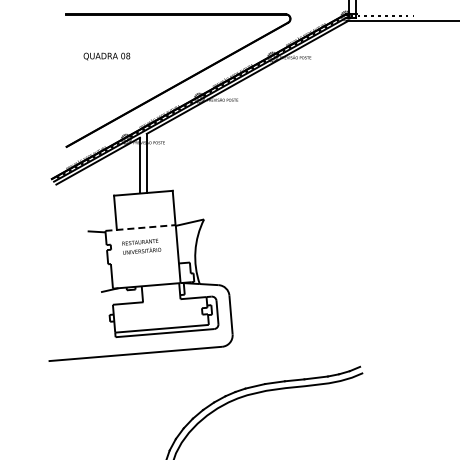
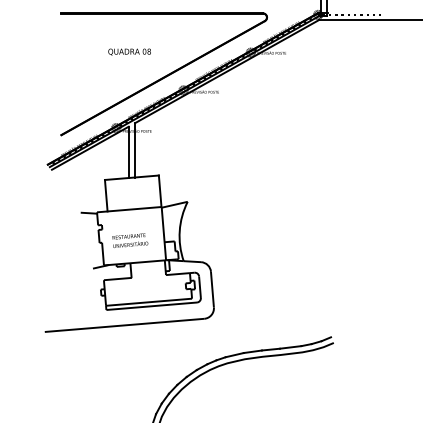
text: (106, 56) -> (129, 52), moved
line: (141, 227) -> (130, 209), dashed -> solid
text: (141, 246) -> (130, 240), moved

